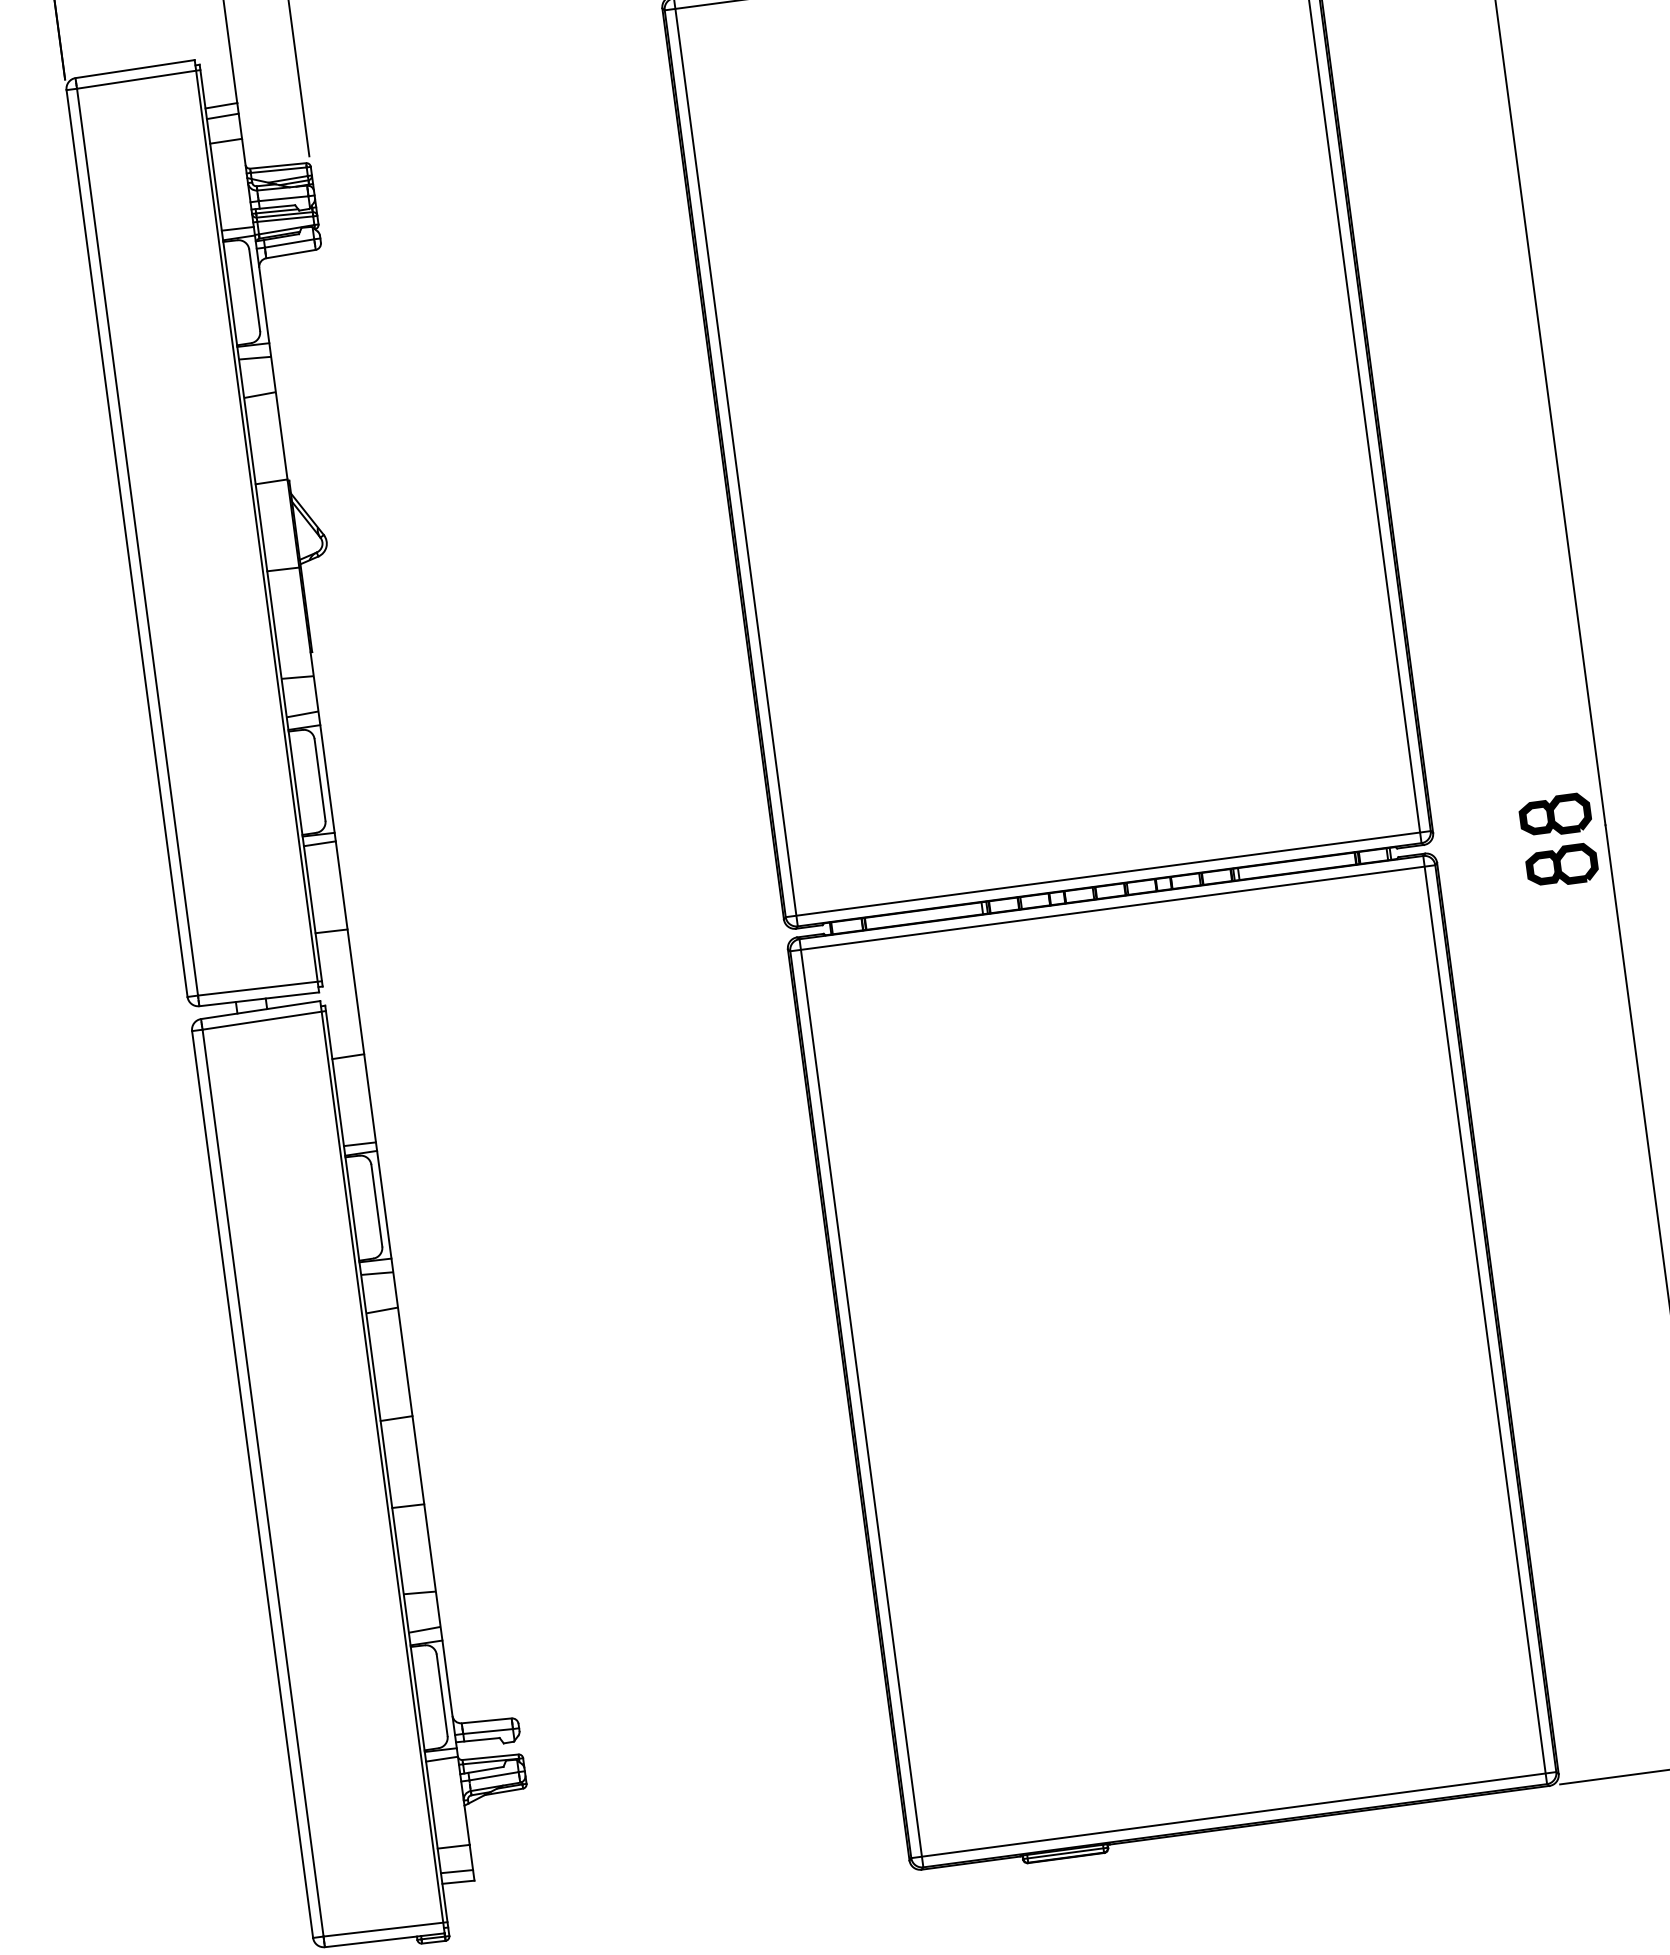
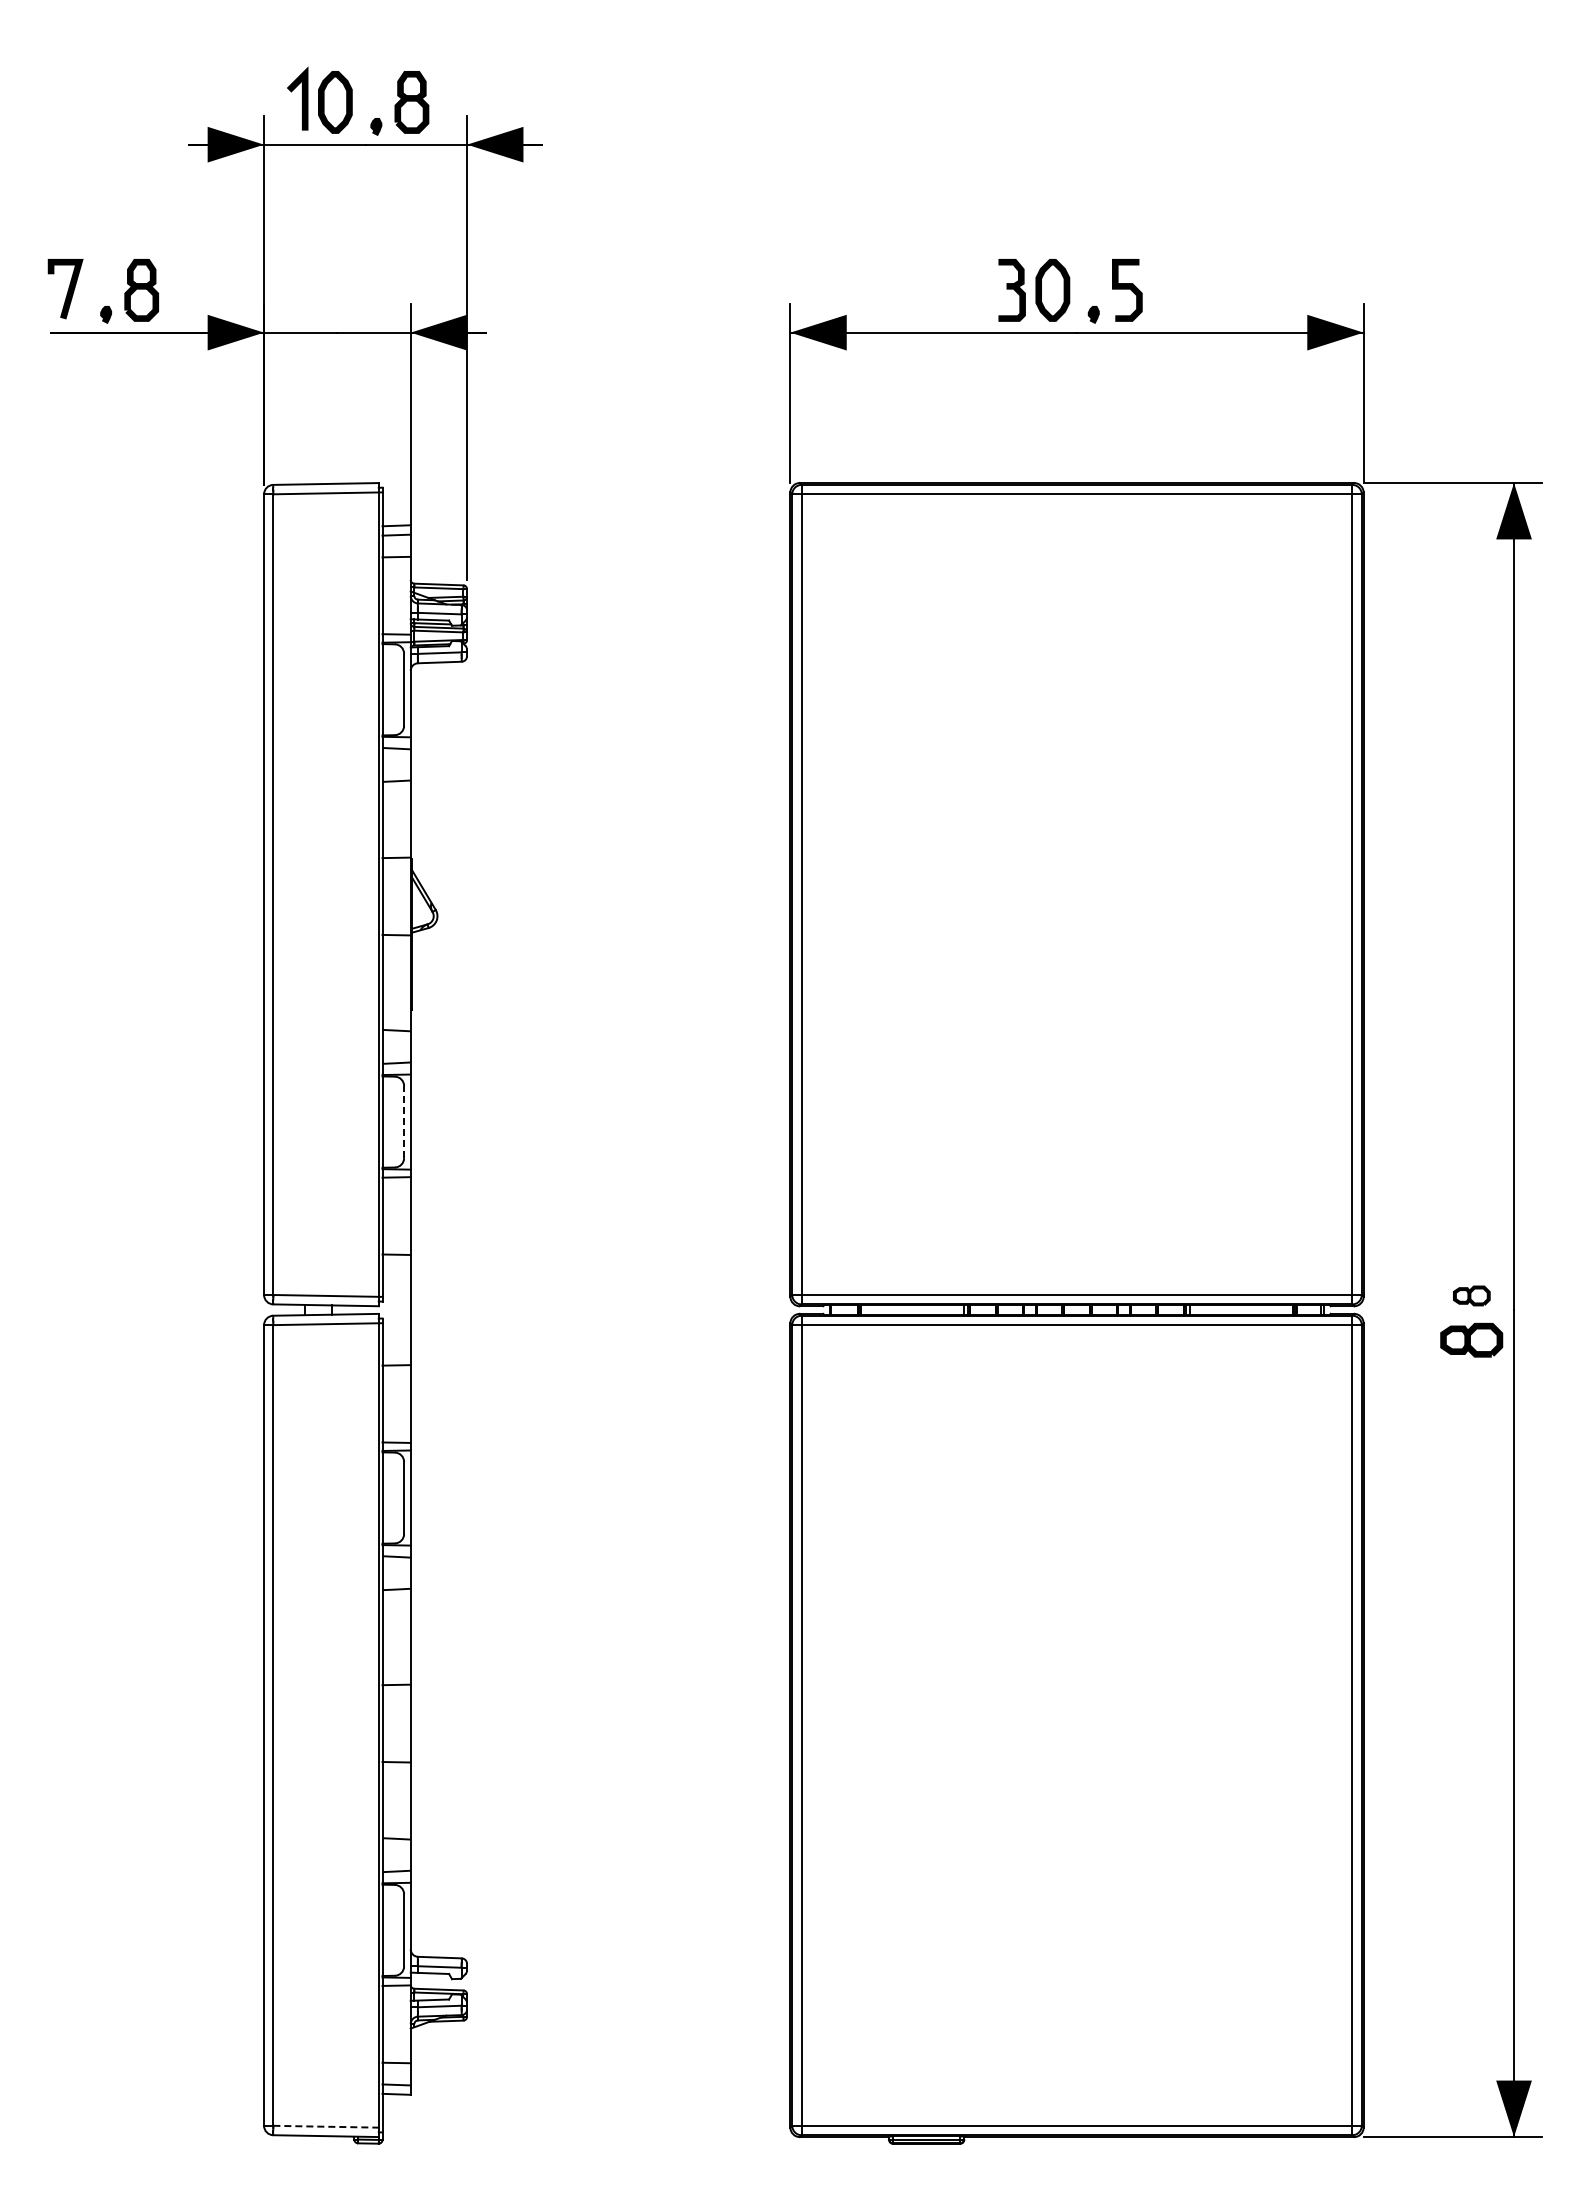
line: (320, 779) -> (404, 1121), solid -> dashed
part: (1555, 815) -> (1471, 1295), size x0.6
line: (385, 1929) -> (327, 2126), solid -> dashed

